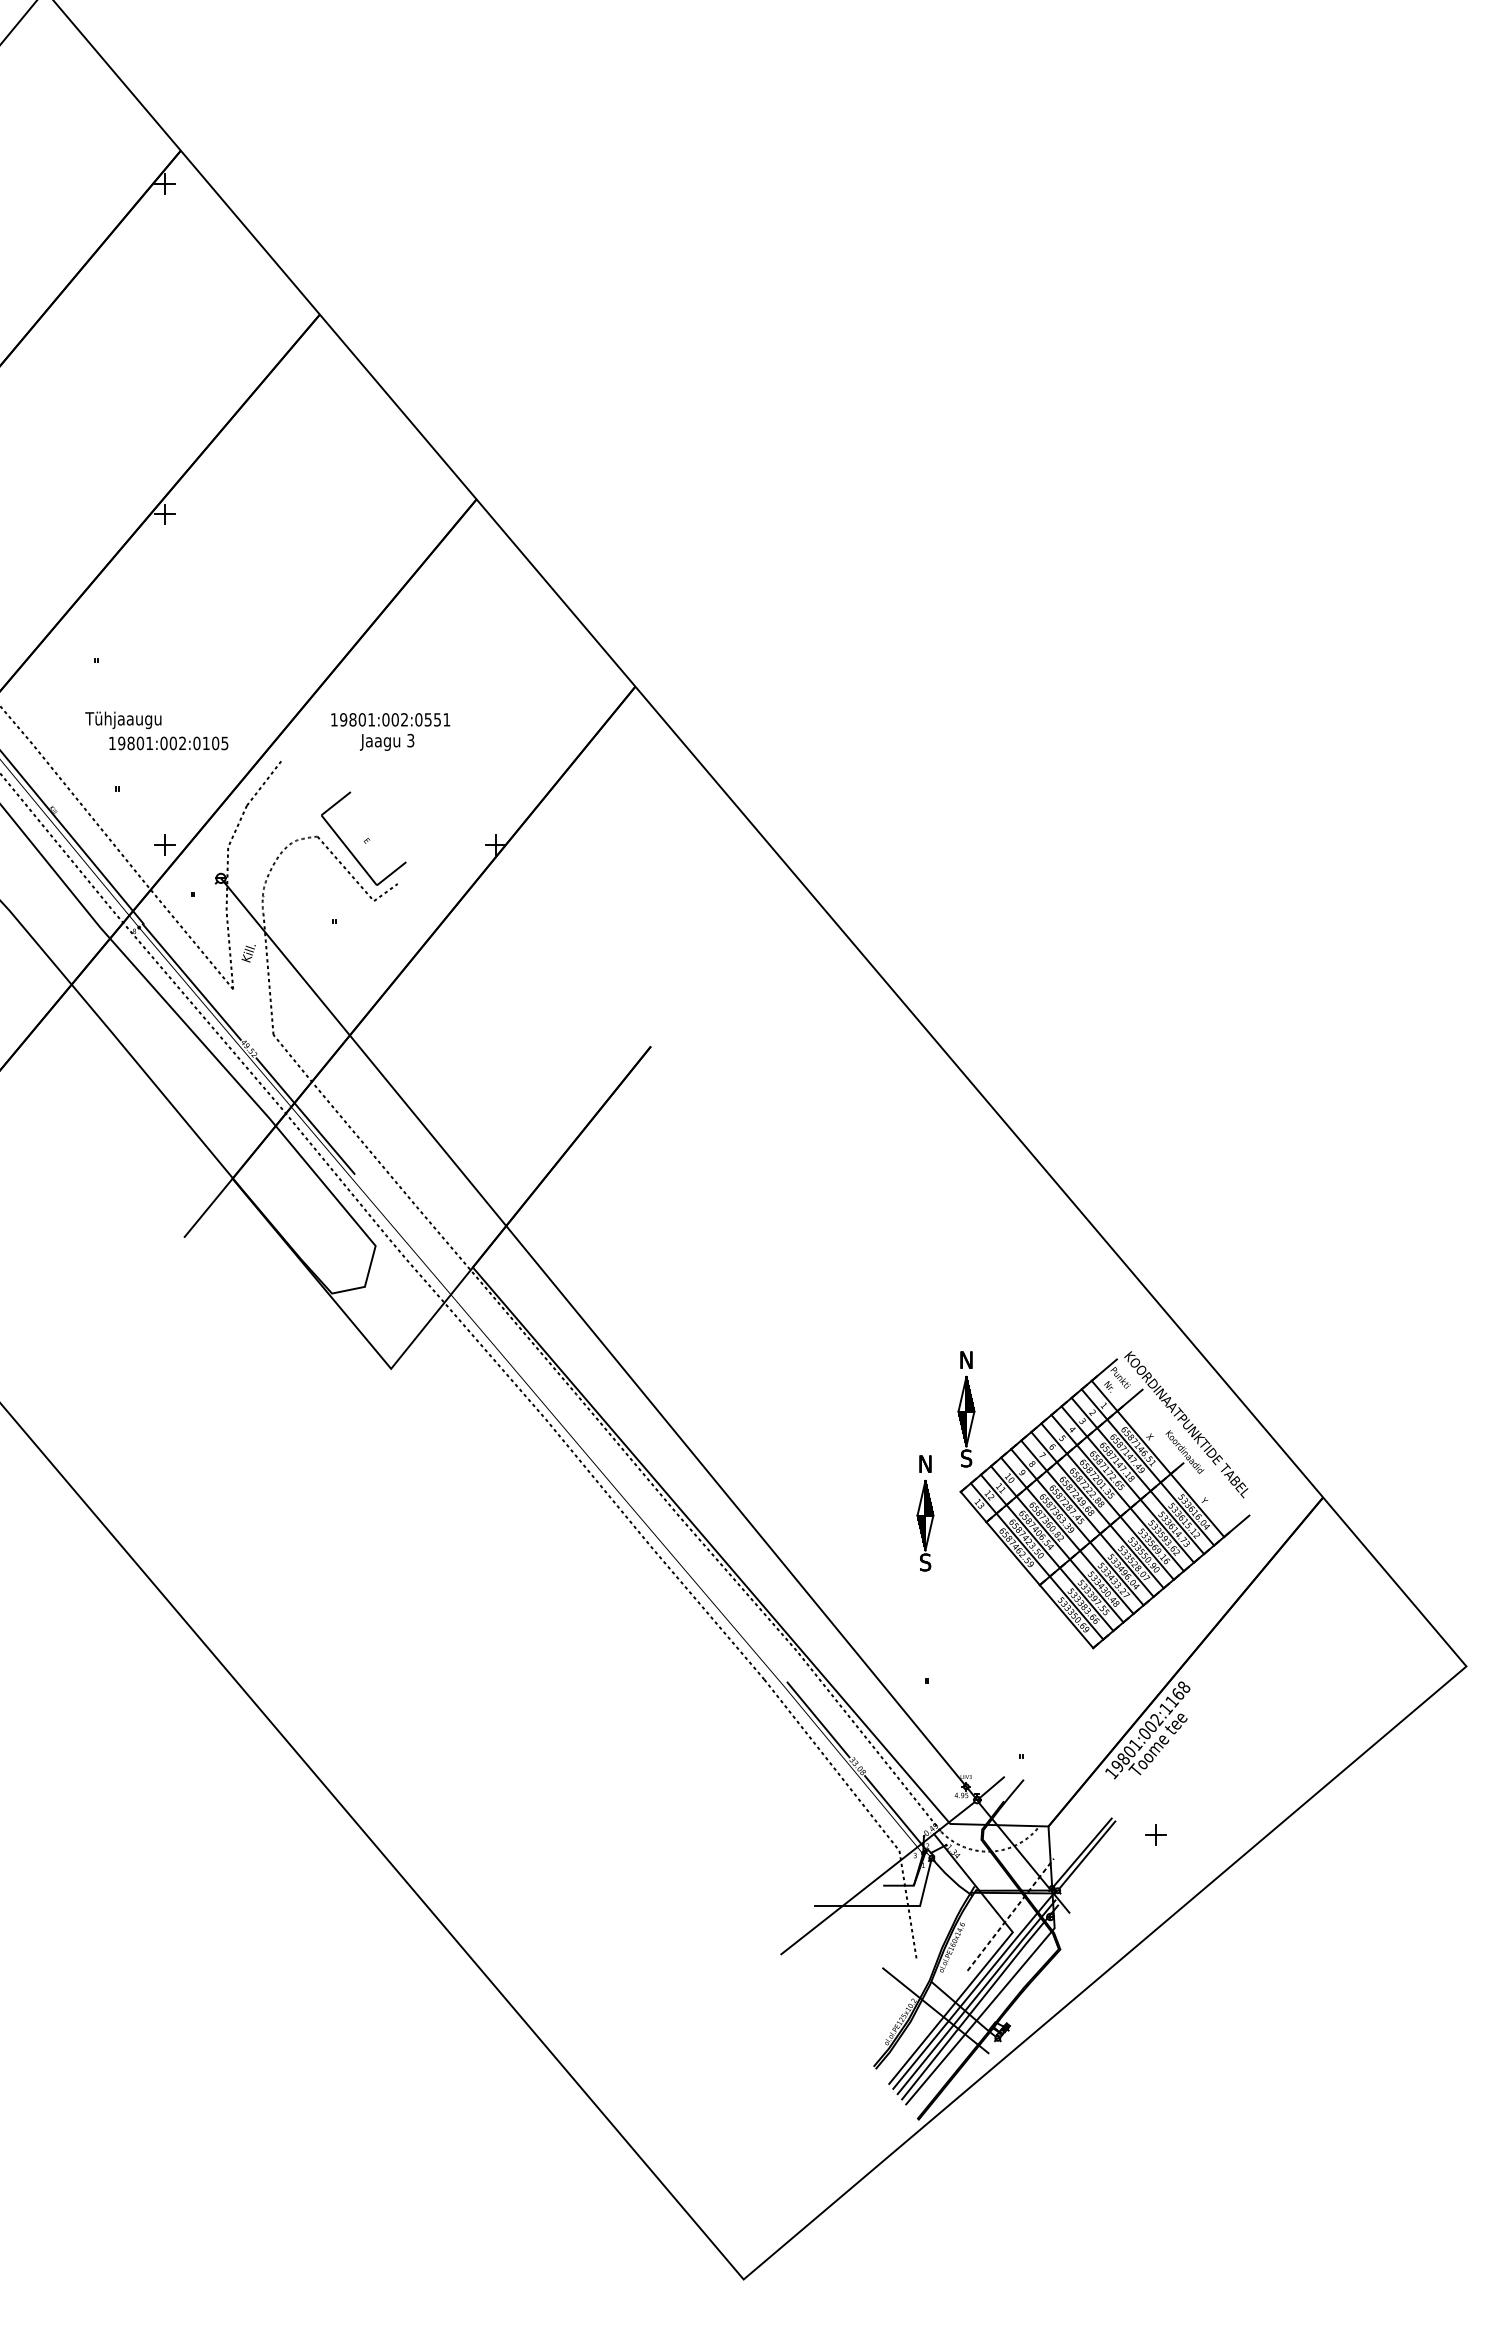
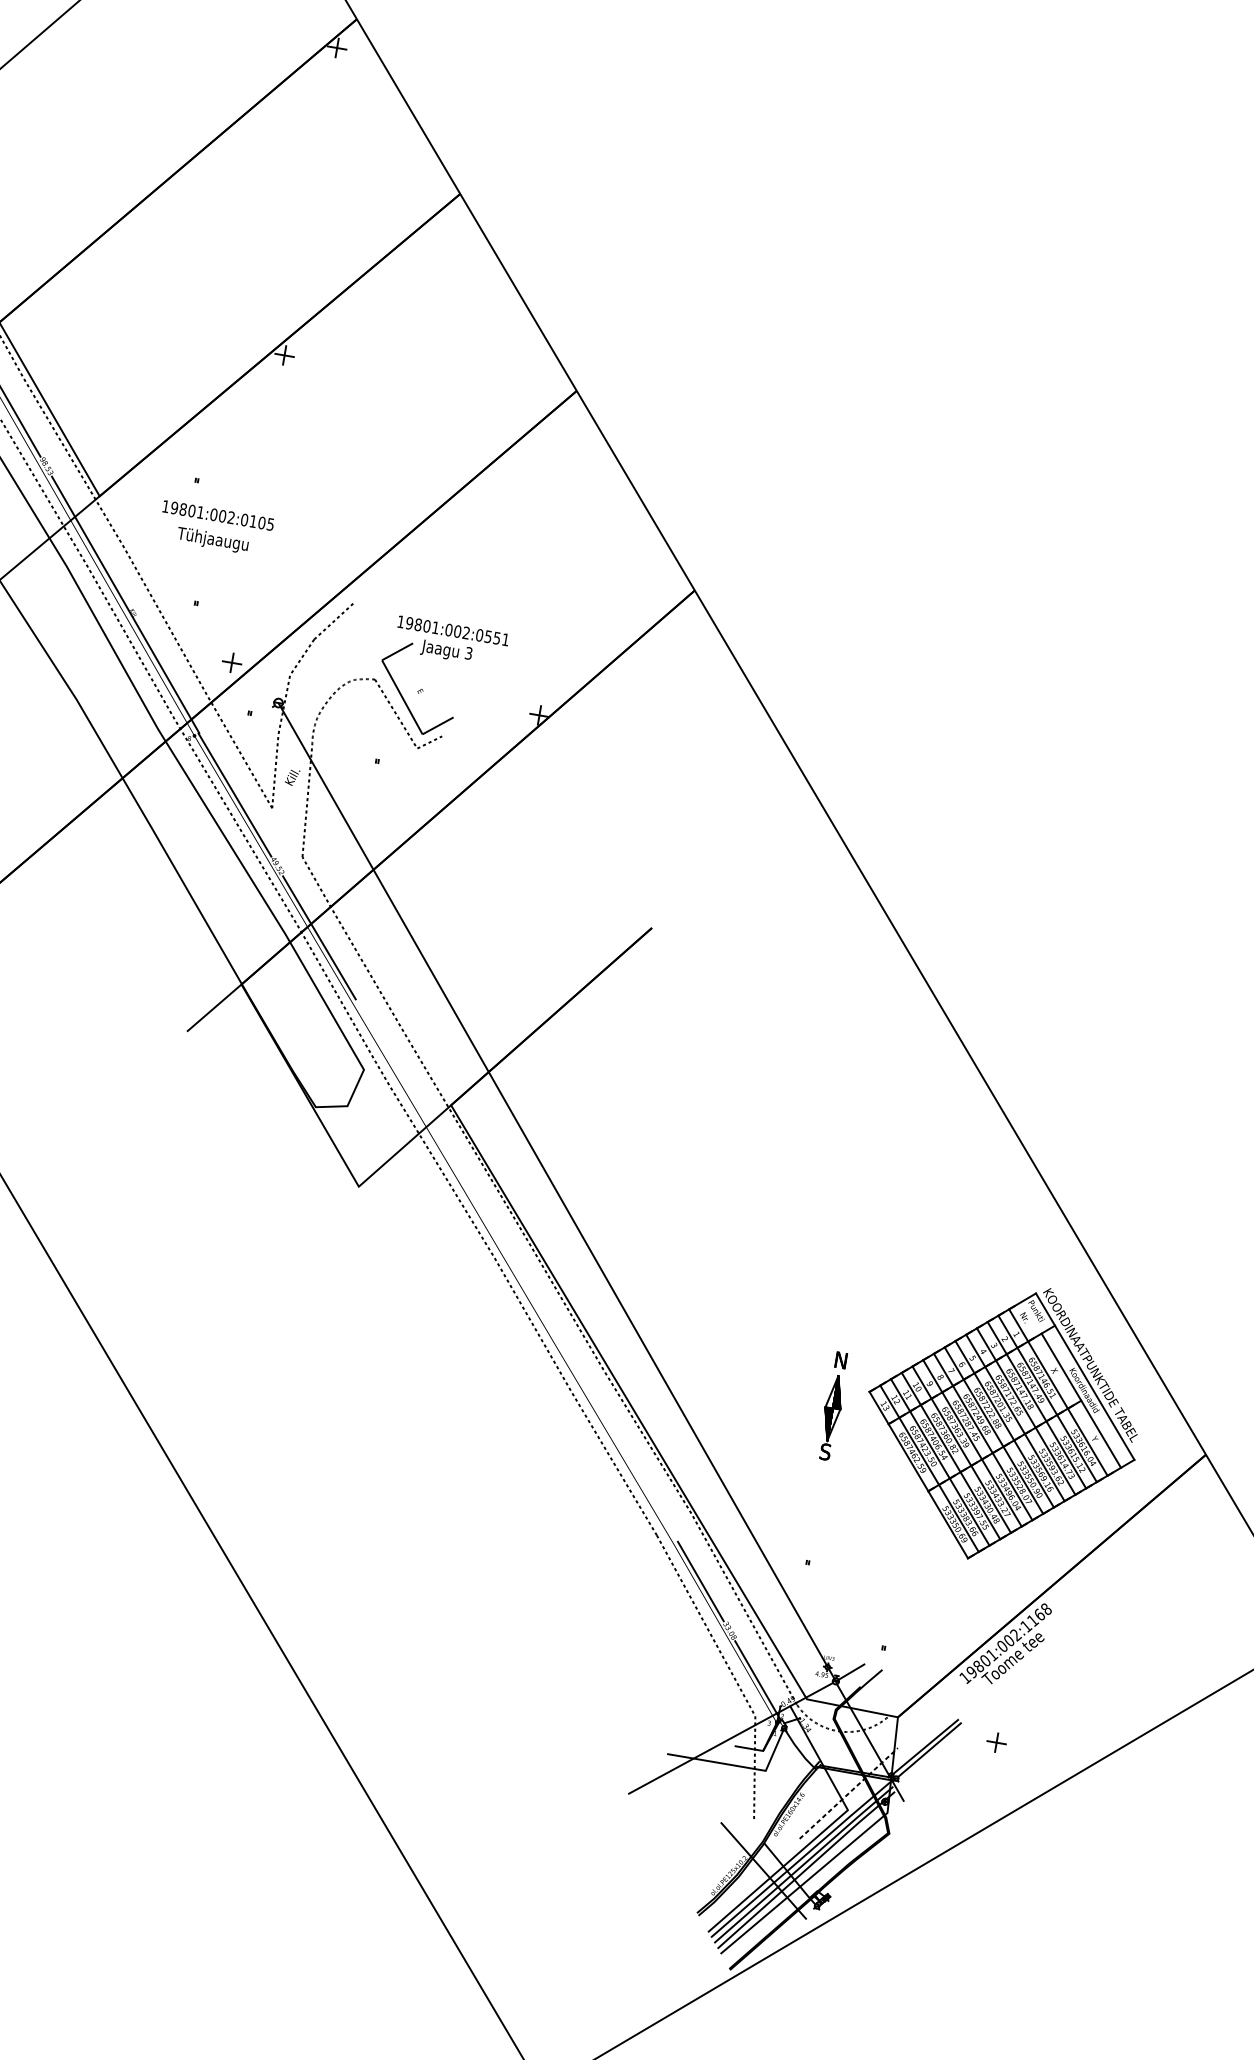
text: (390, 731) -> (451, 641), moved
text: (168, 743) -> (218, 515), moved
part: (966, 1409) -> (887, 1316), removed
line: (1182, 1437) -> (1084, 1376), added
line: (1182, 1463) -> (1080, 1400), added

